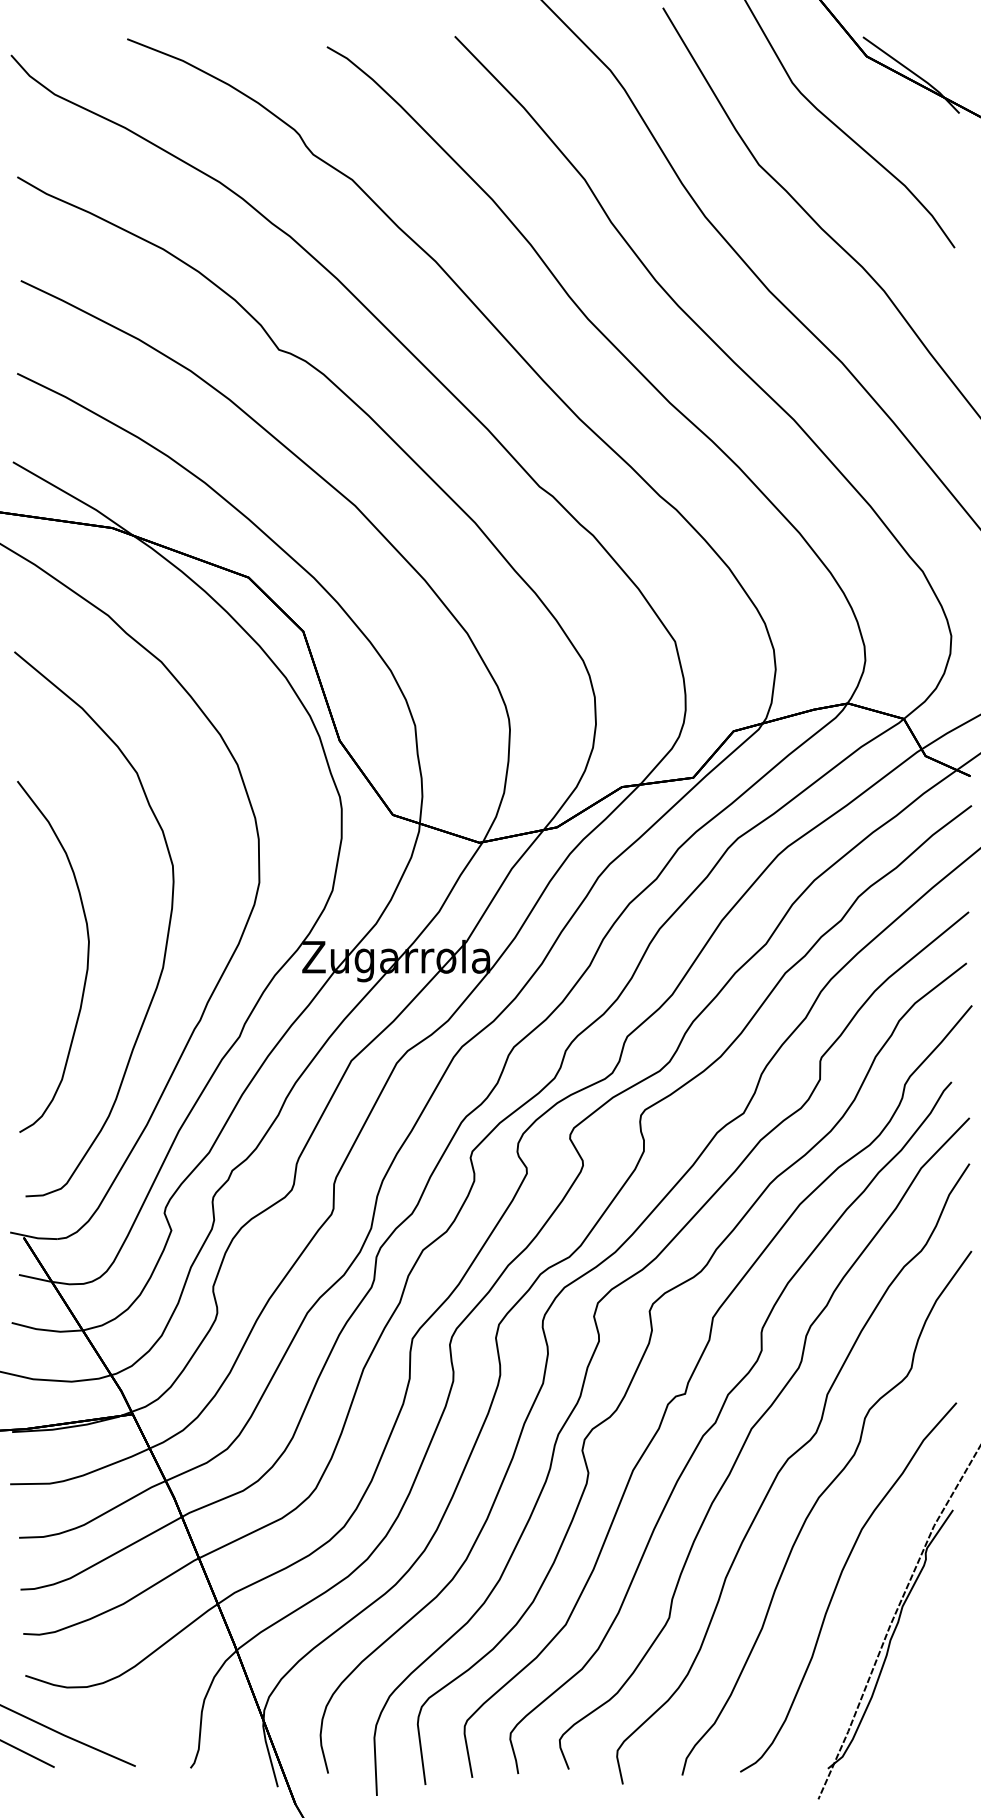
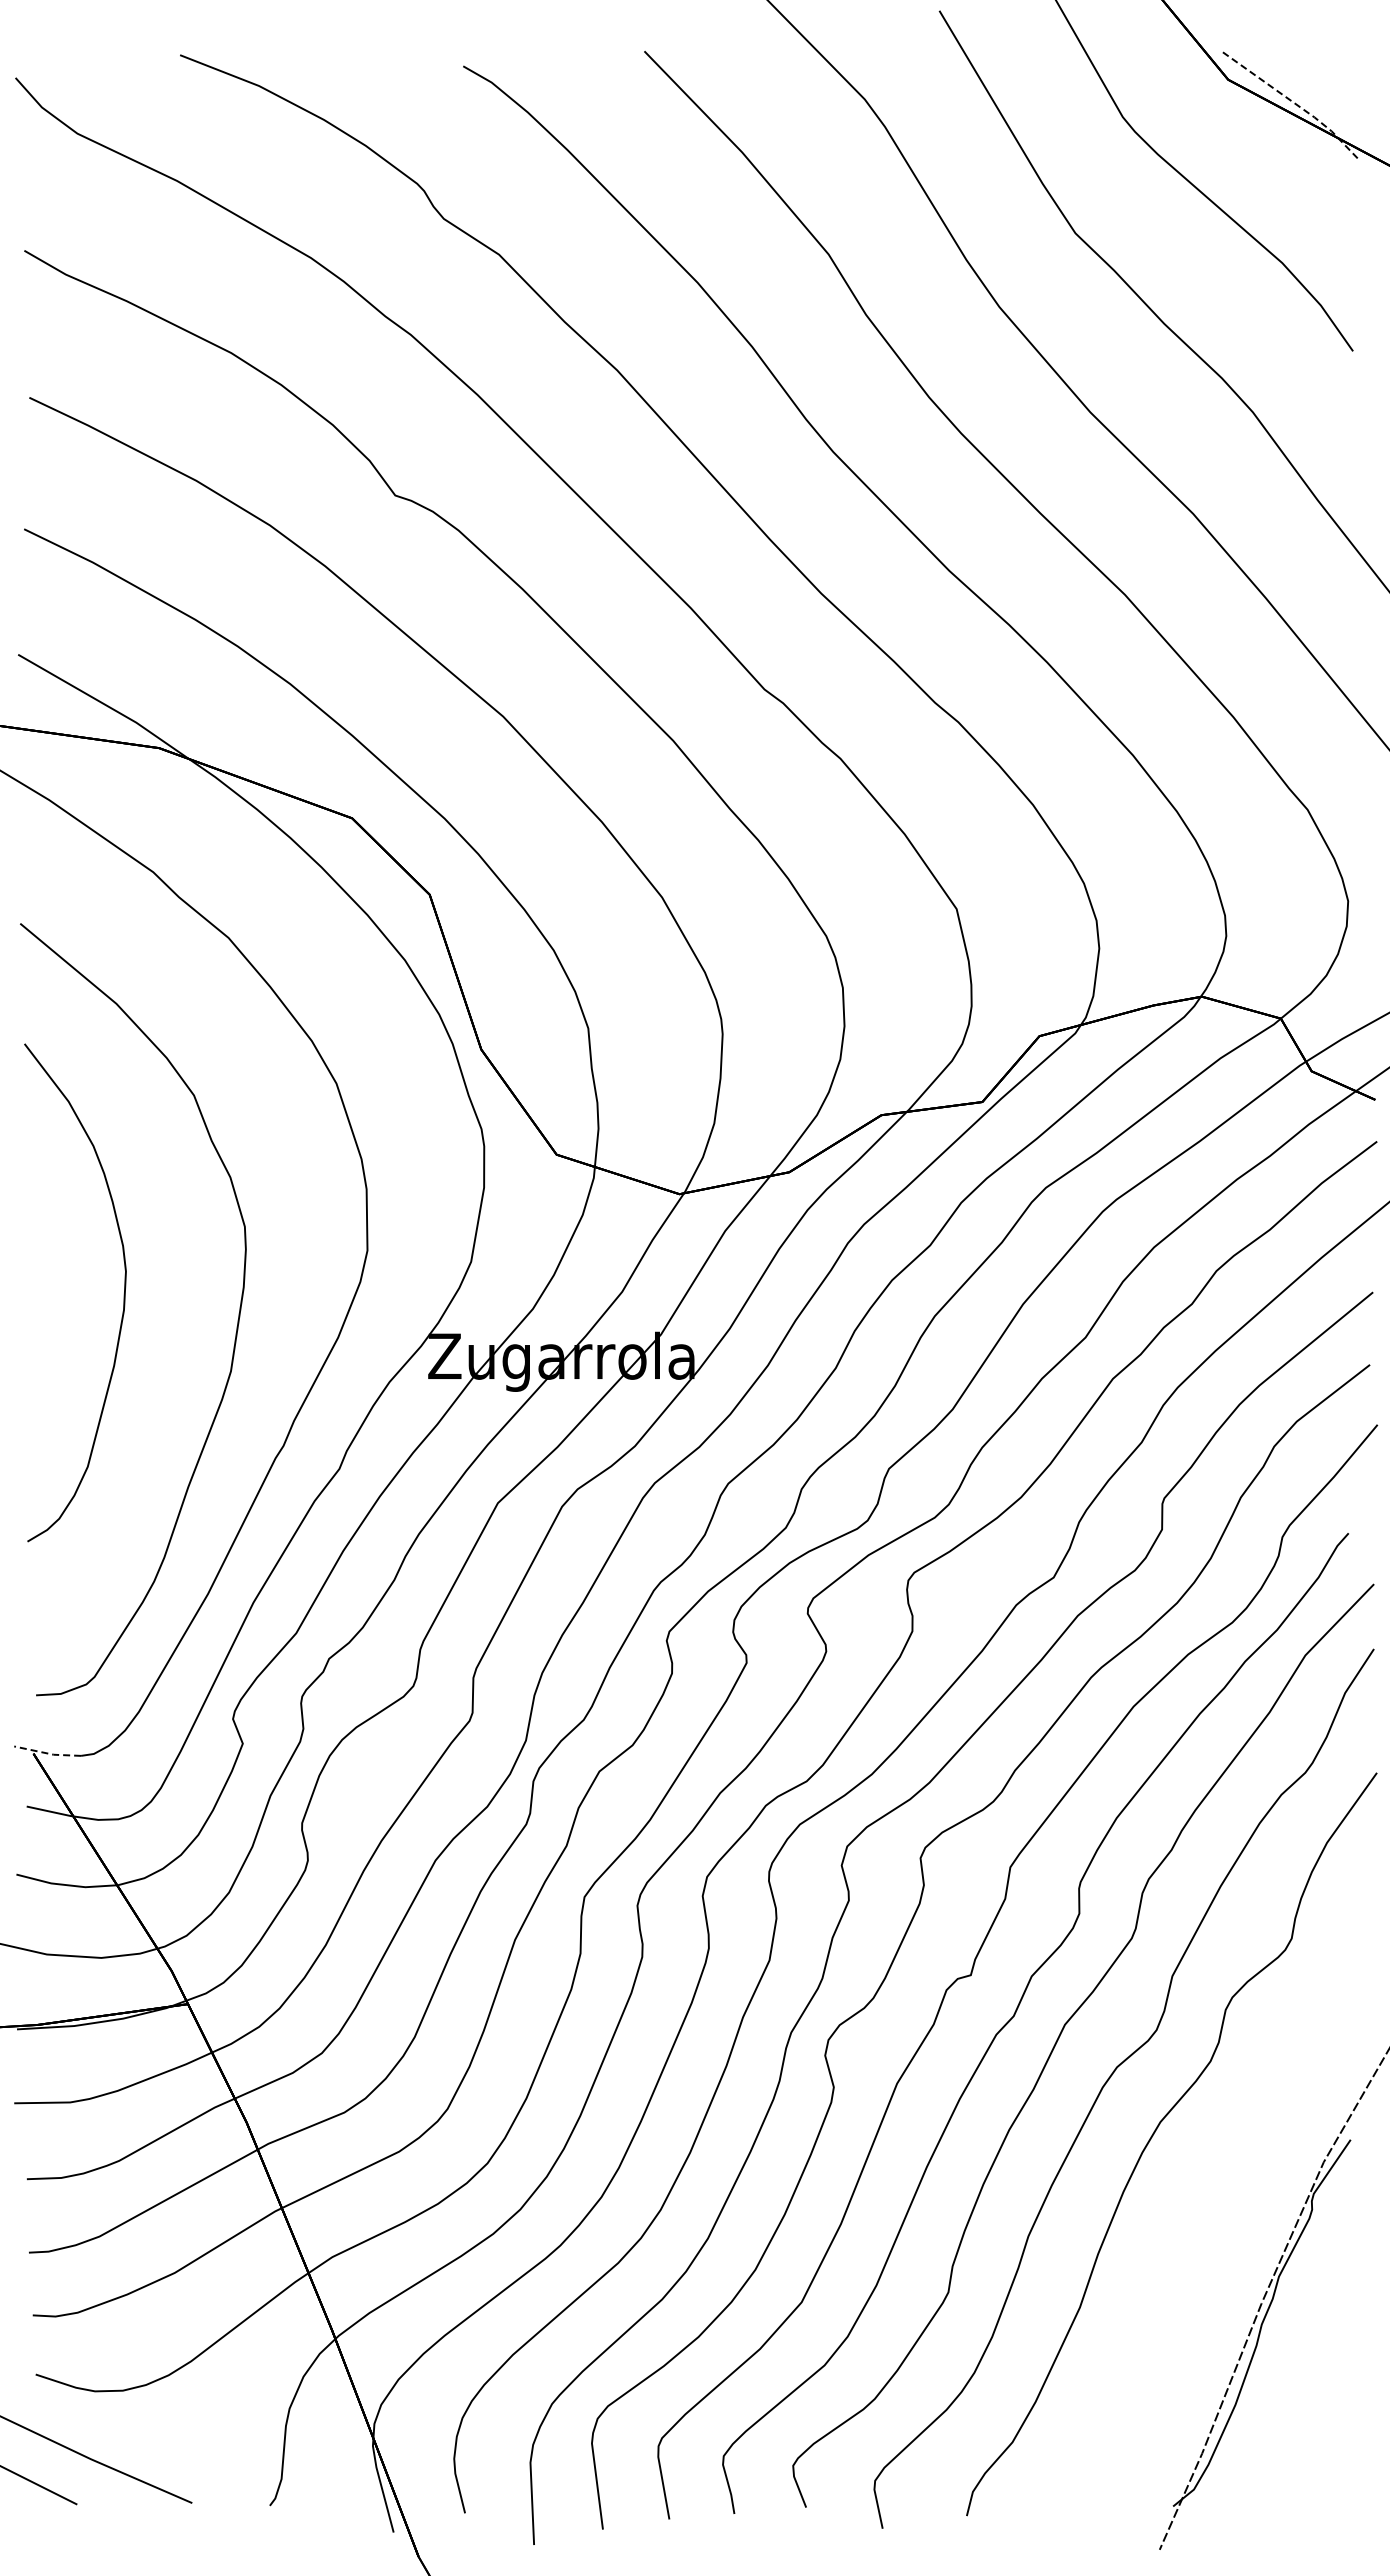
line: (914, 73) -> (1295, 103), solid -> dashed
curve: (87, 958) -> (123, 1294), moved
line: (33, 1237) -> (47, 1753), solid -> dashed
curve: (838, 1582) -> (1188, 2242), removed

